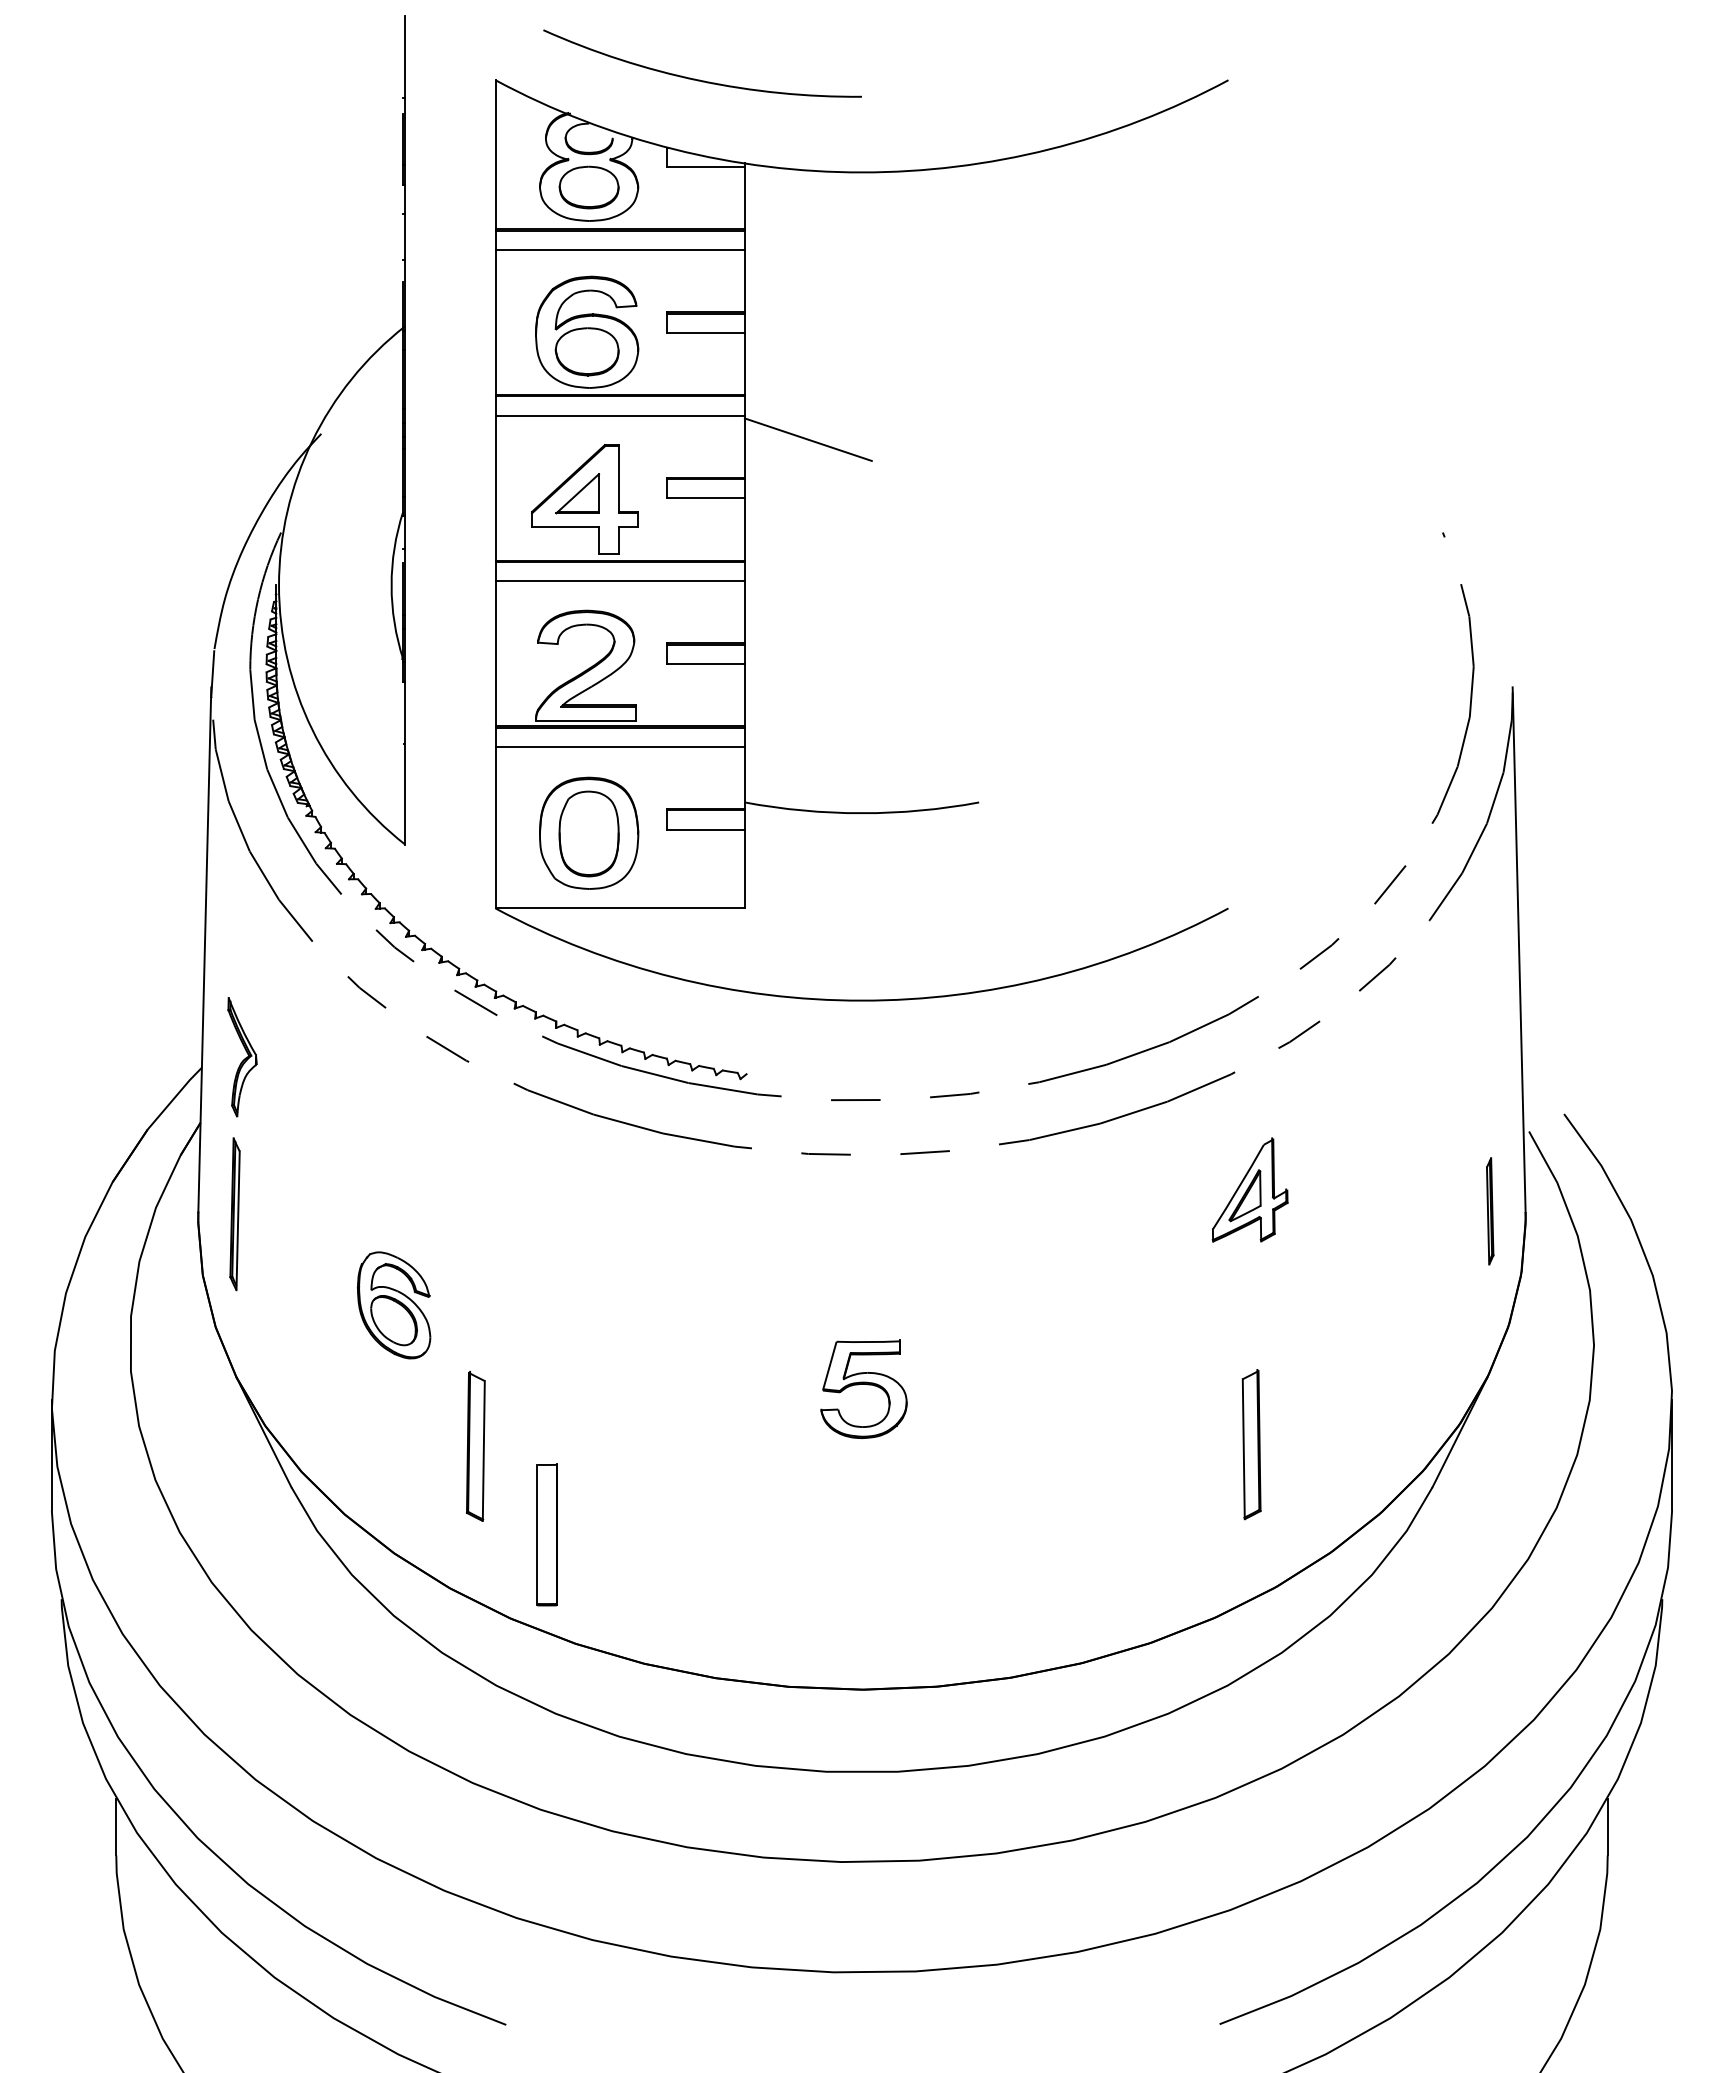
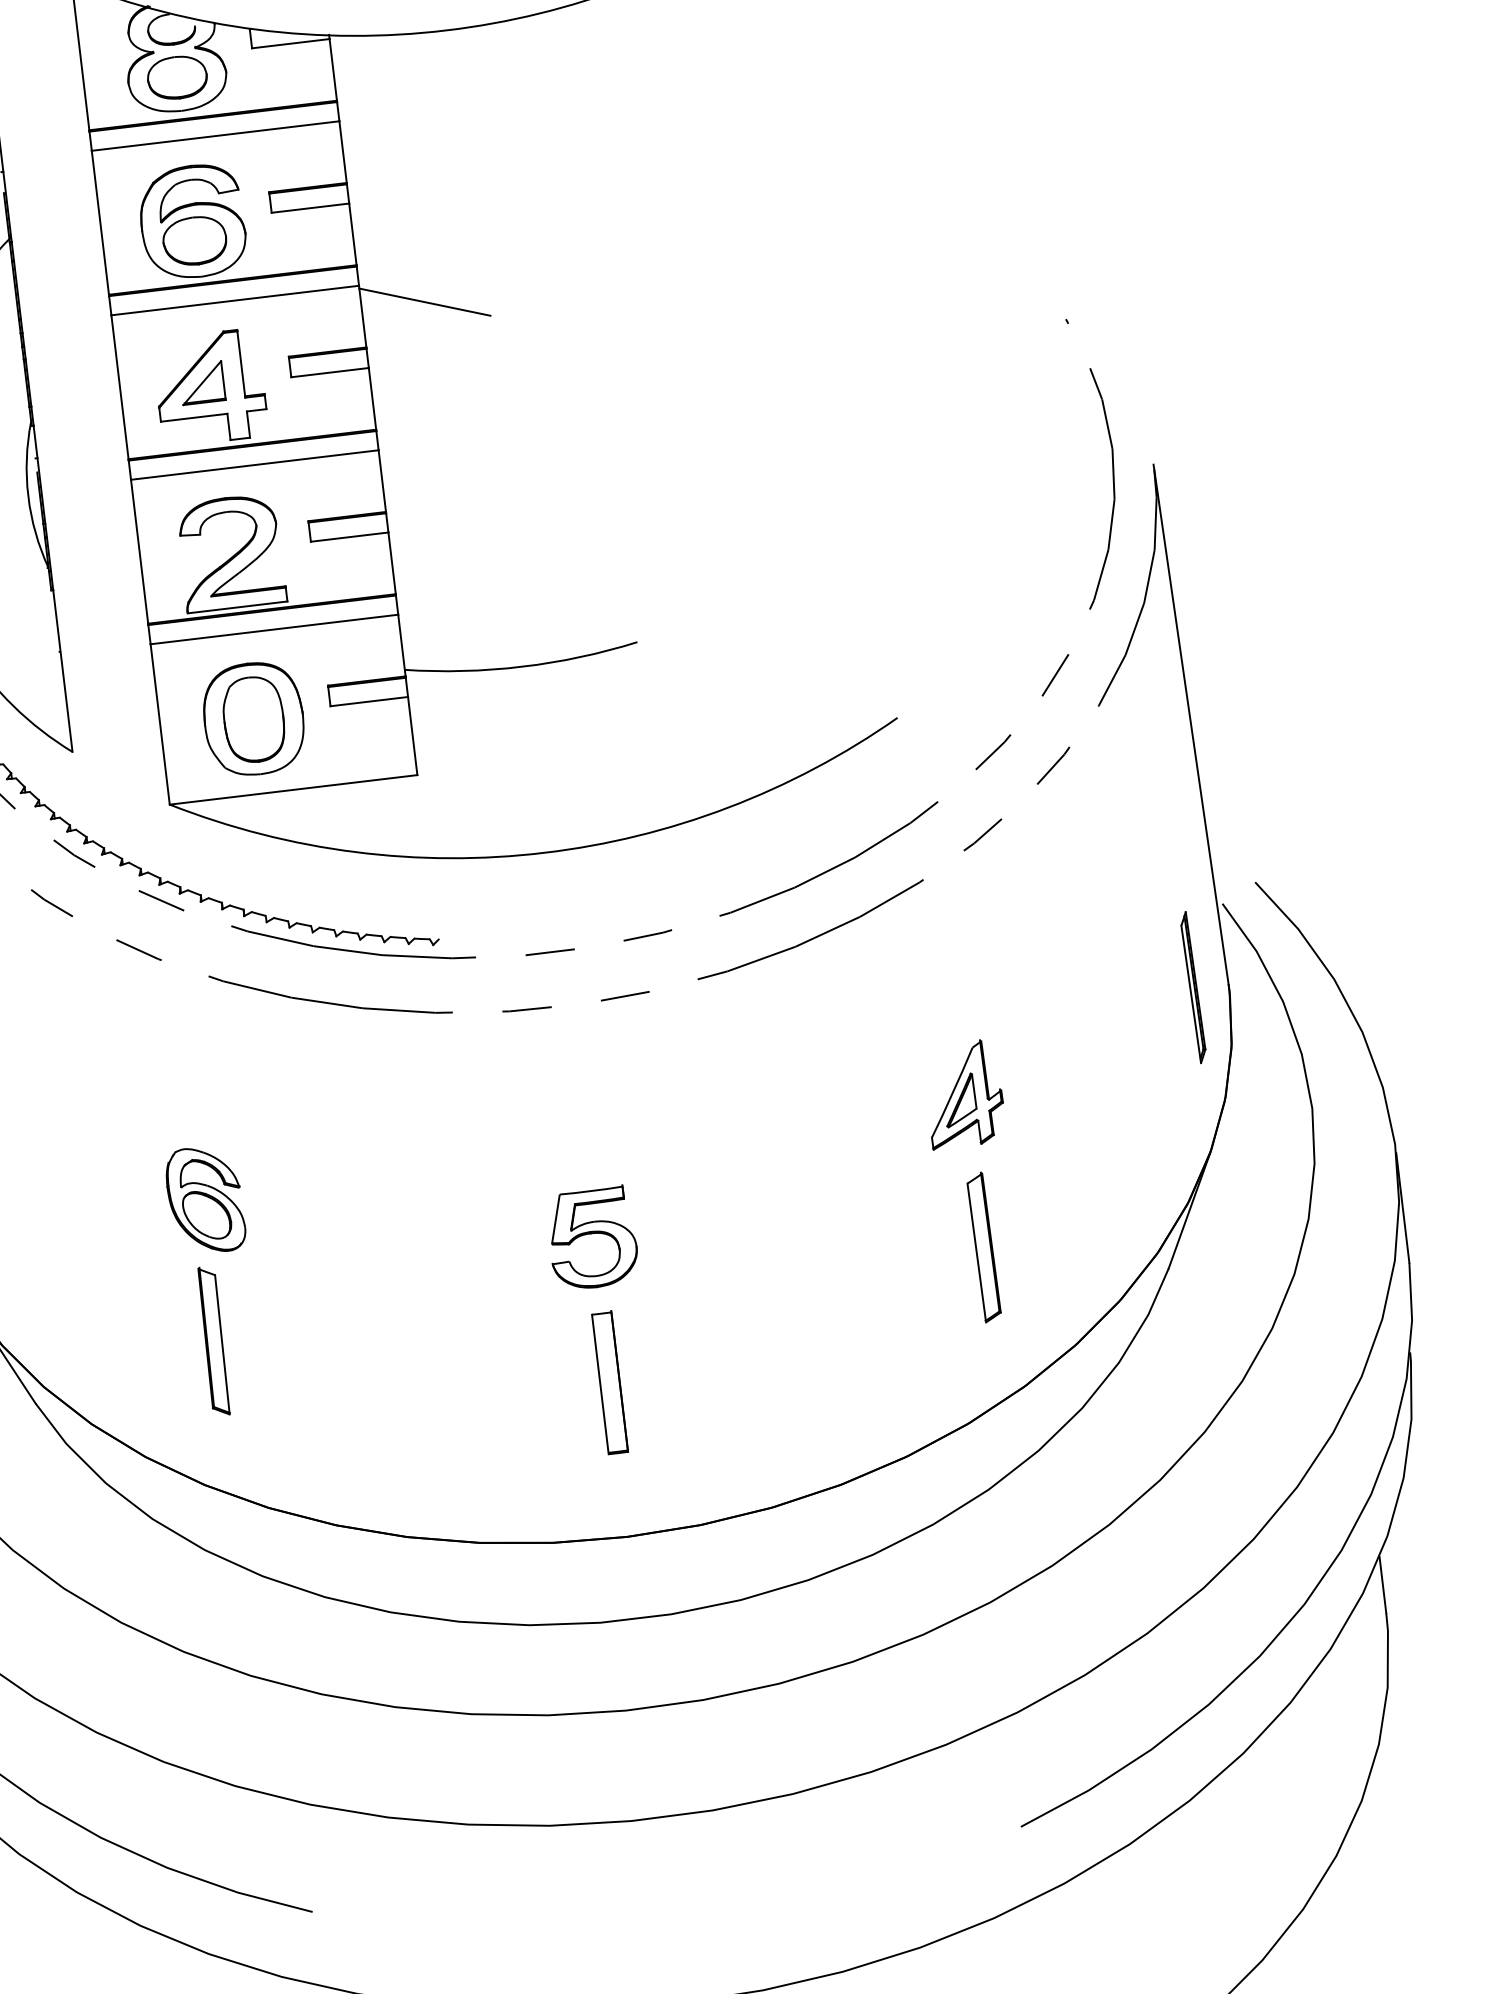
part: (1249, 1189) -> (963, 1093), moved
part: (1489, 1211) -> (1192, 987), size x1.43
part: (393, 1305) -> (204, 1200), moved
part: (546, 1534) -> (609, 1382), moved

